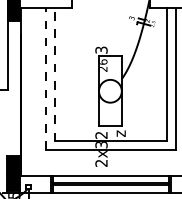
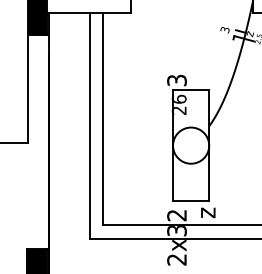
line: (54, 74) -> (102, 119), dashed -> solid
line: (46, 78) -> (89, 125), dashed -> solid

